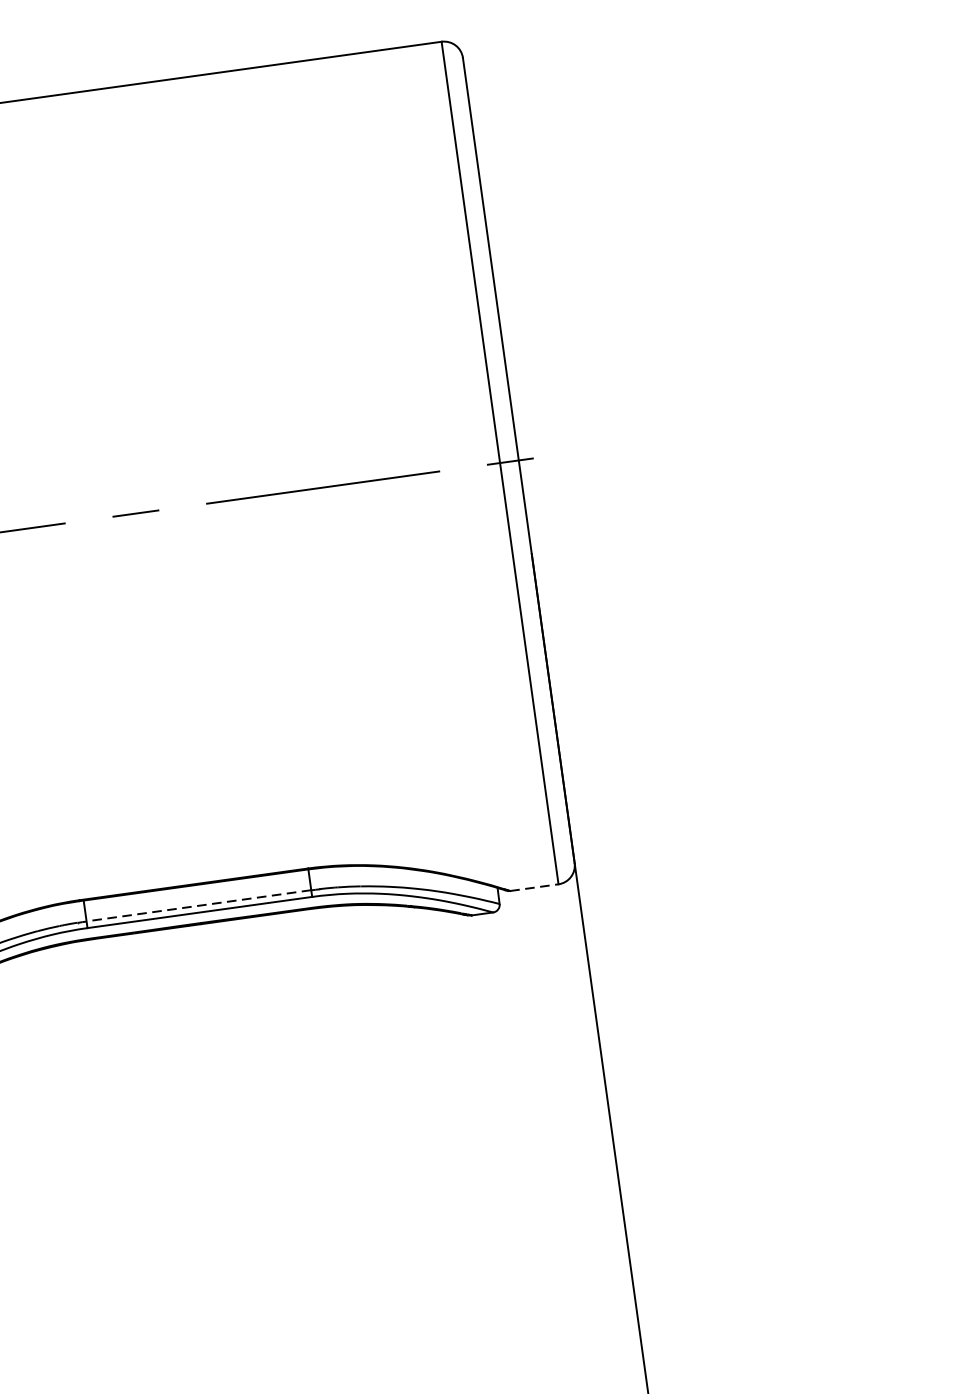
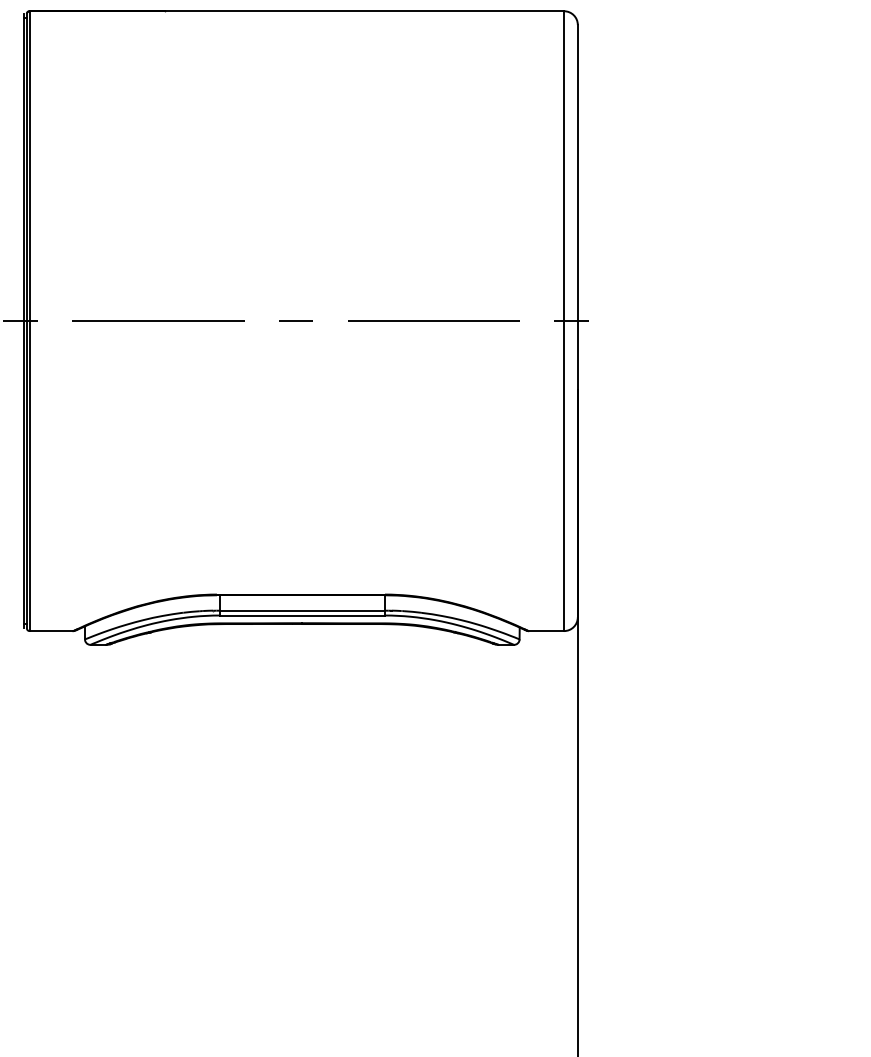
line: (534, 888) -> (546, 631), dashed -> solid
line: (199, 905) -> (302, 610), dashed -> solid

